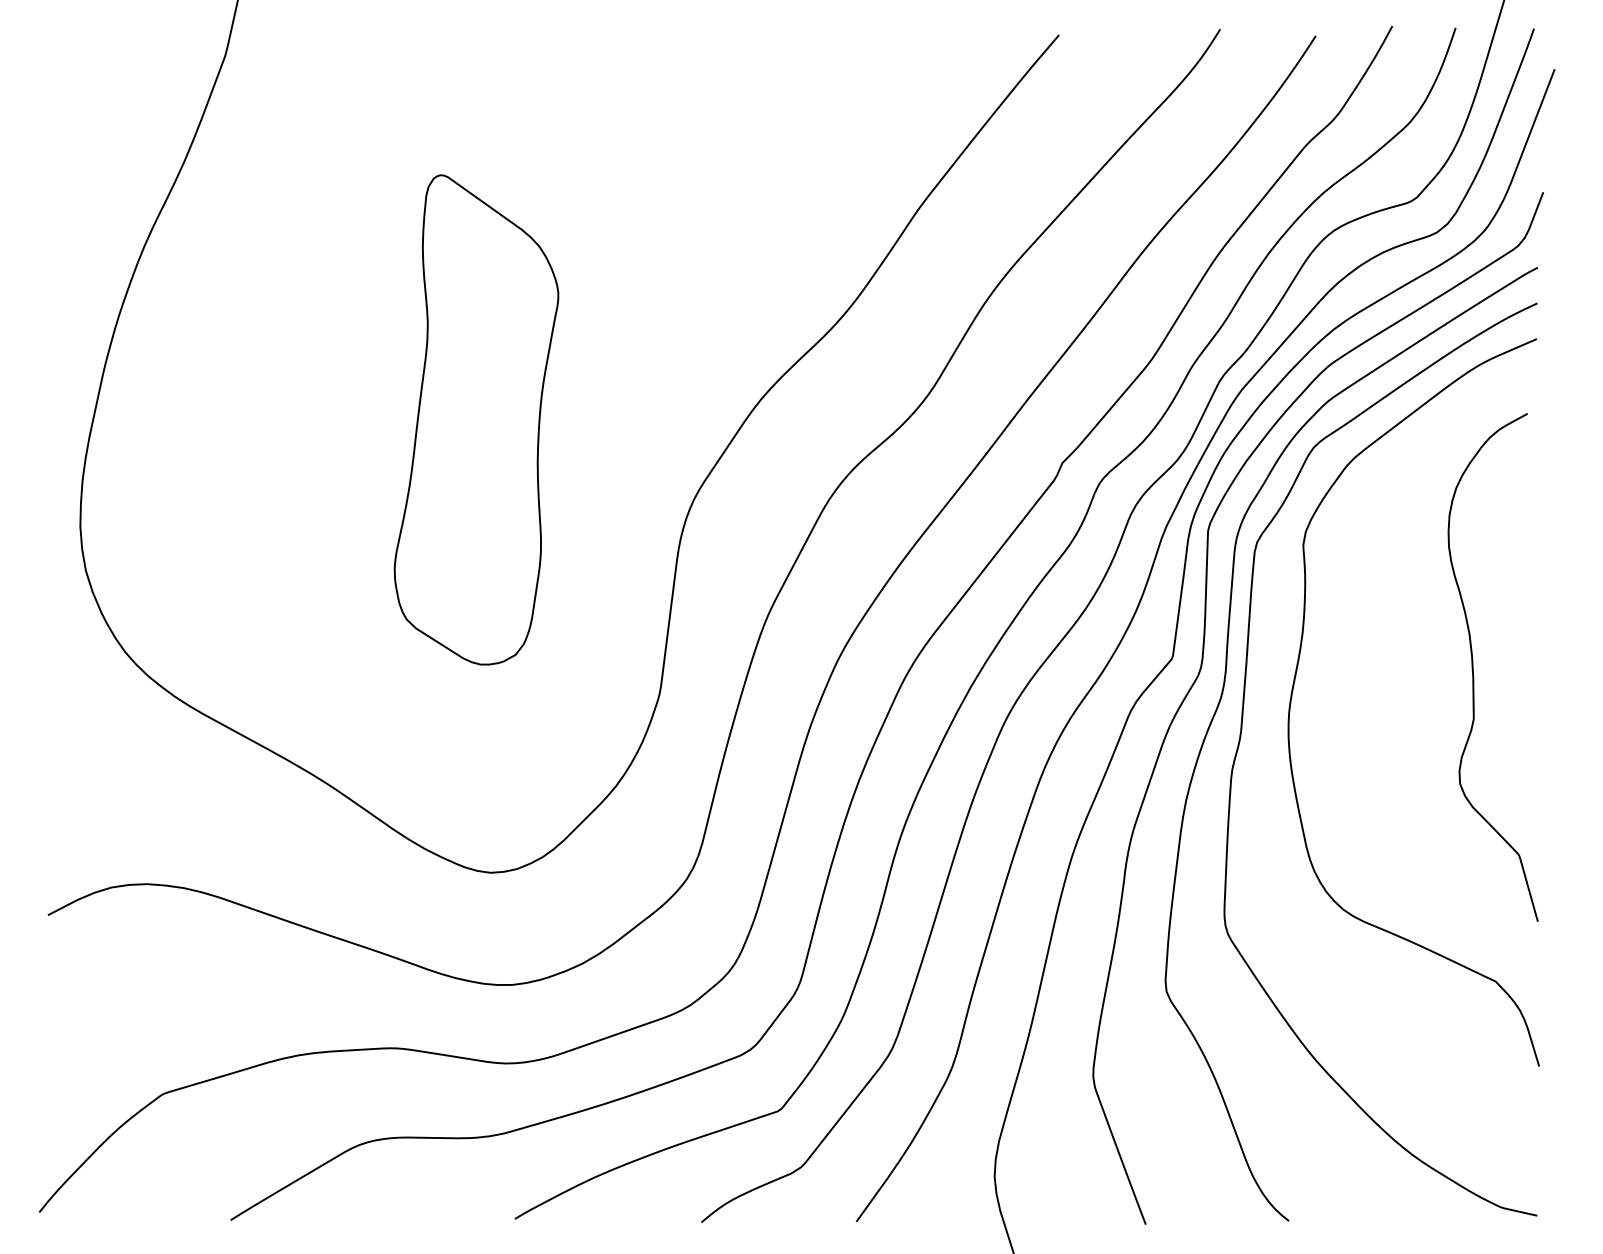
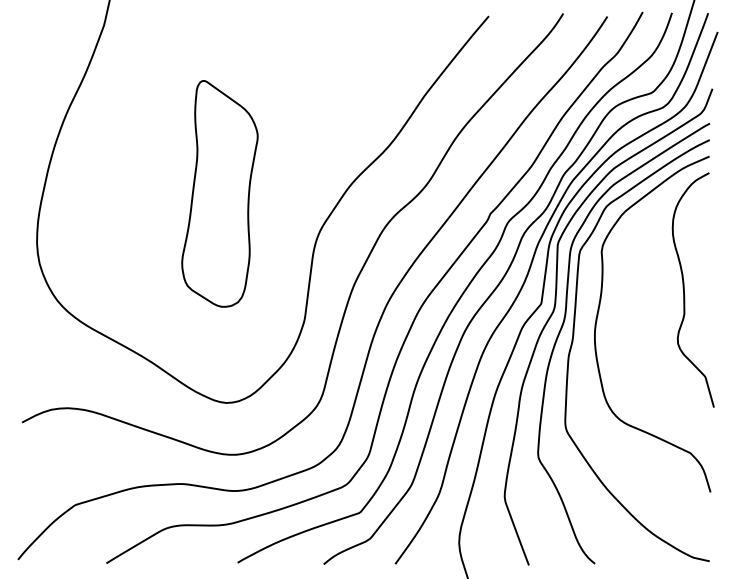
curve: (1473, 665) -> (684, 289), moved

